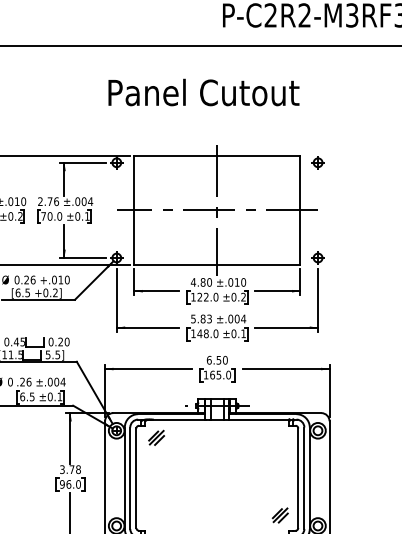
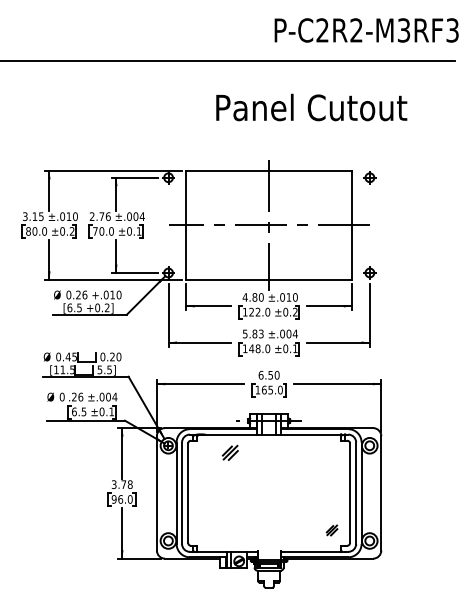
text: (203, 92) -> (311, 107), moved
part: (155, 437) -> (229, 452), moved
part: (279, 515) -> (331, 530), size x0.7

